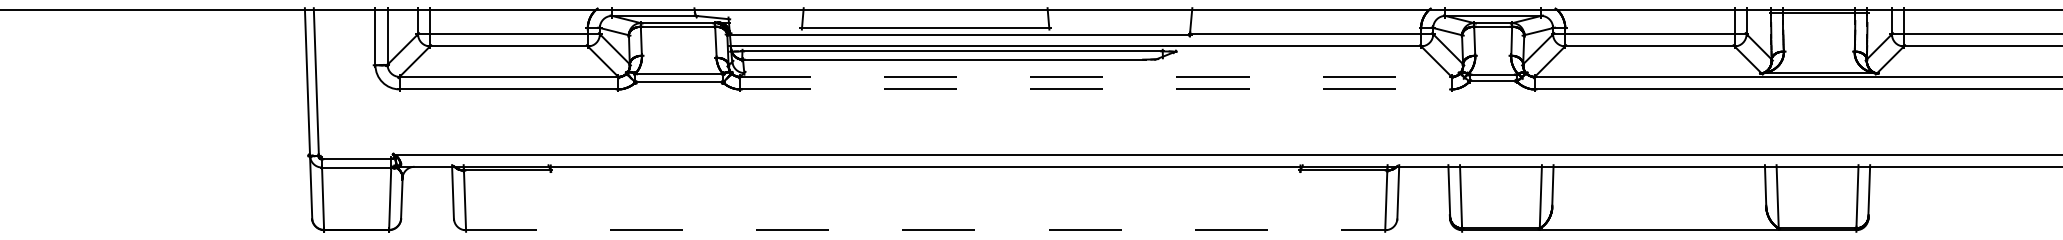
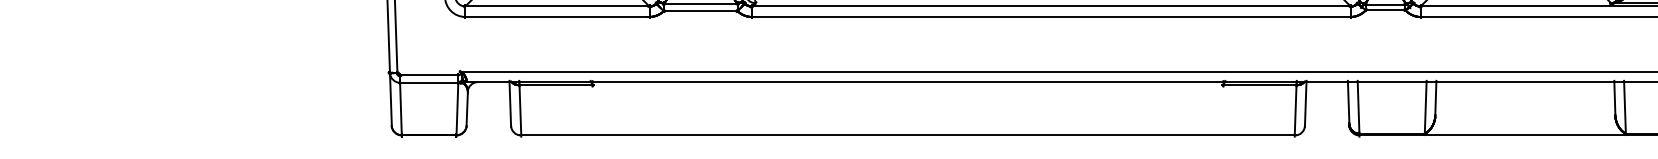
line: (1096, 76) -> (1051, 6), dashed -> solid
line: (1096, 89) -> (1051, 17), dashed -> solid
line: (926, 230) -> (908, 135), dashed -> solid

